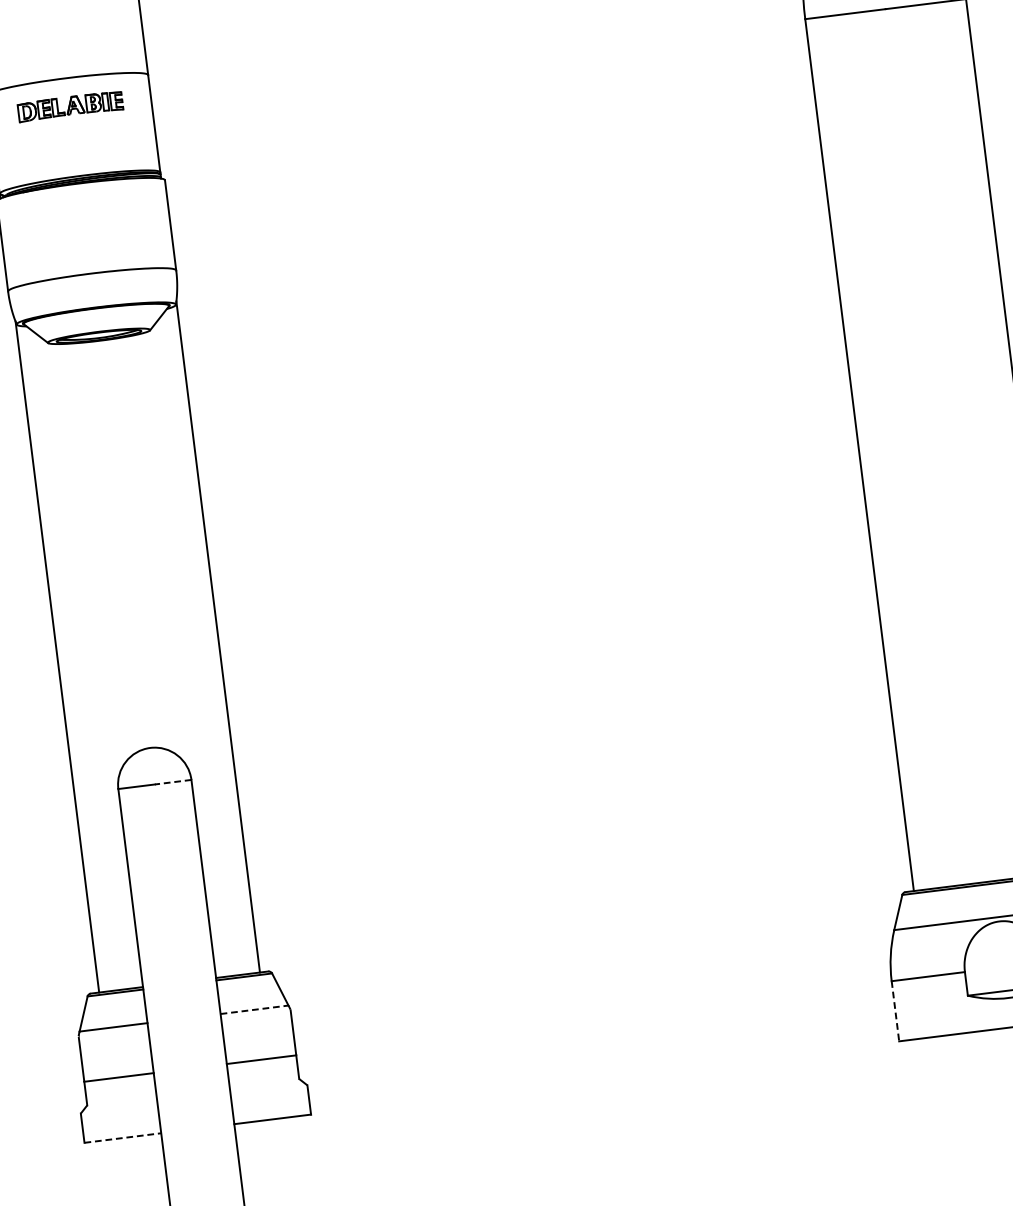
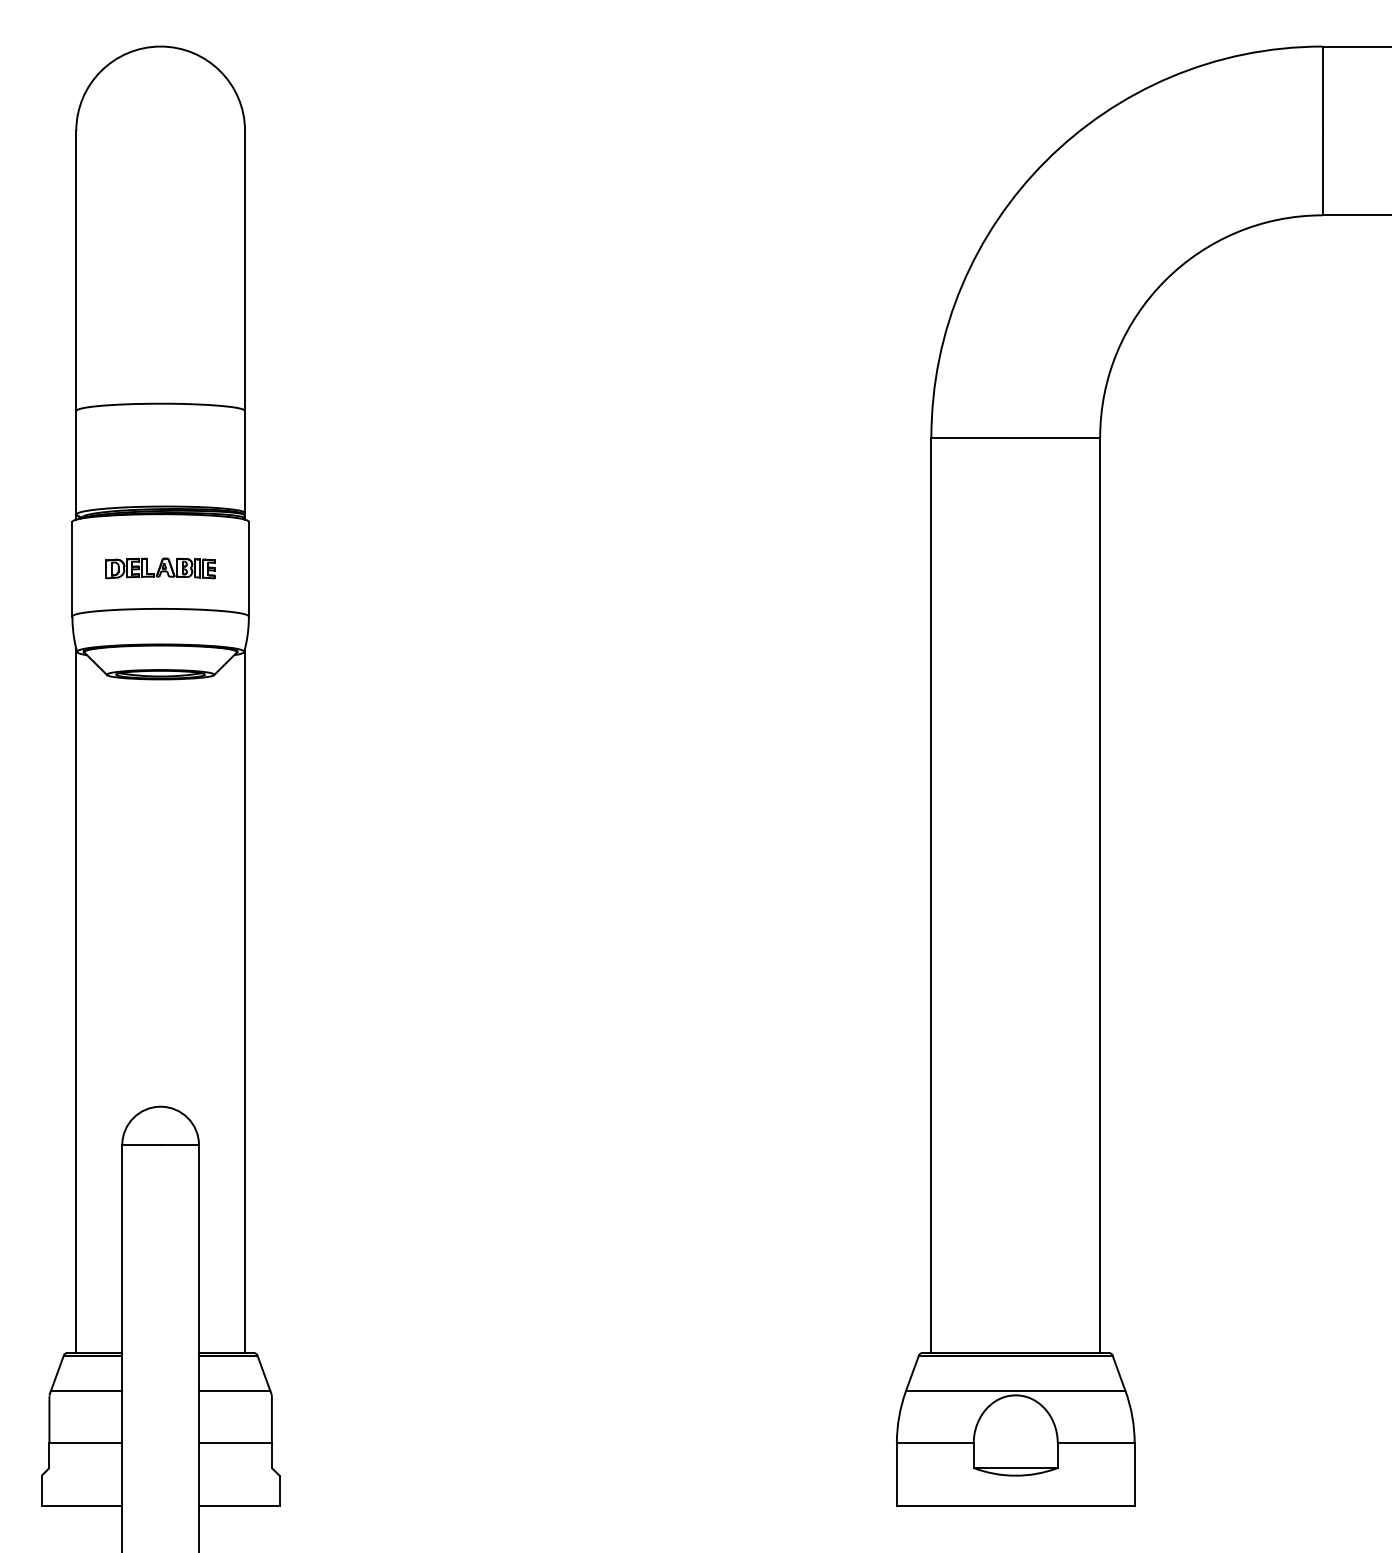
part: (70, 106) -> (160, 568), moved
line: (172, 782) -> (179, 1145), dashed -> solid
line: (254, 1009) -> (234, 1390), dashed -> solid
line: (895, 1011) -> (896, 1474), dashed -> solid
line: (123, 1138) -> (82, 1506), dashed -> solid

